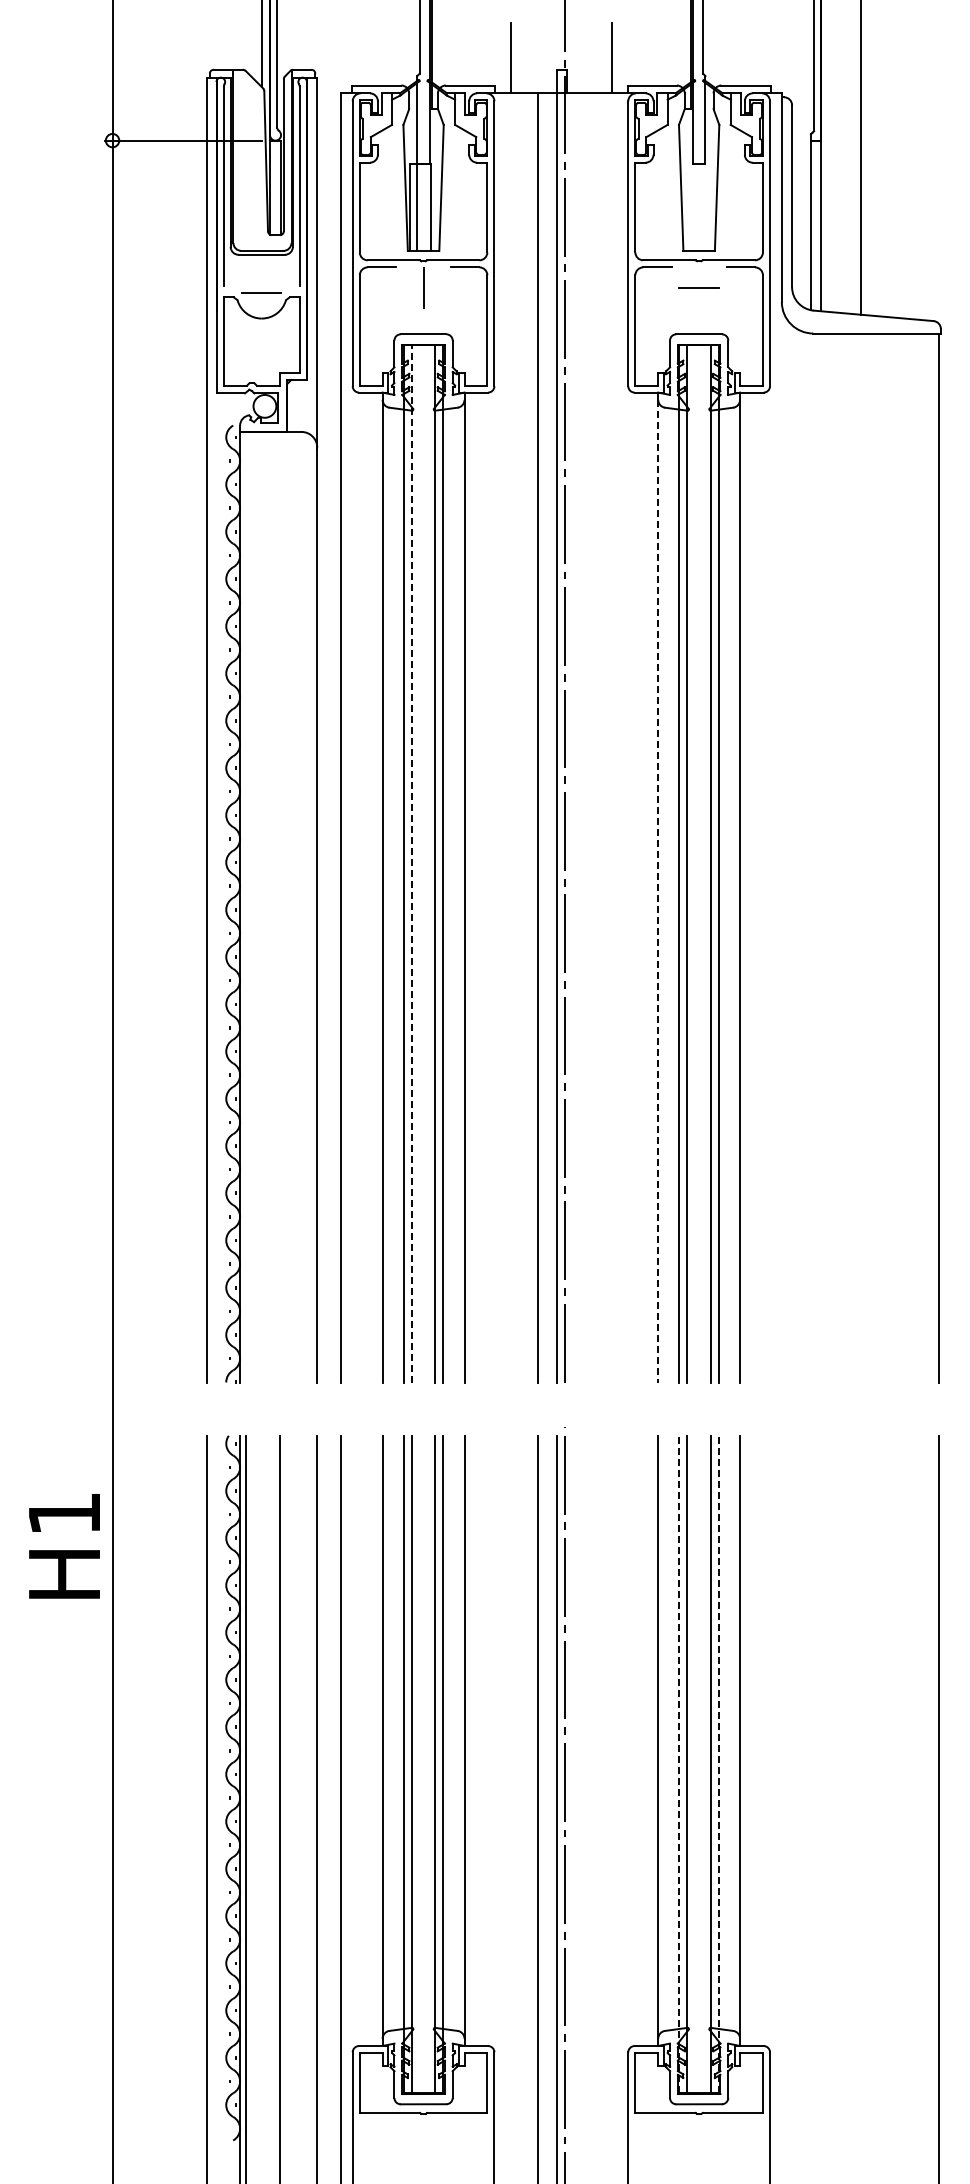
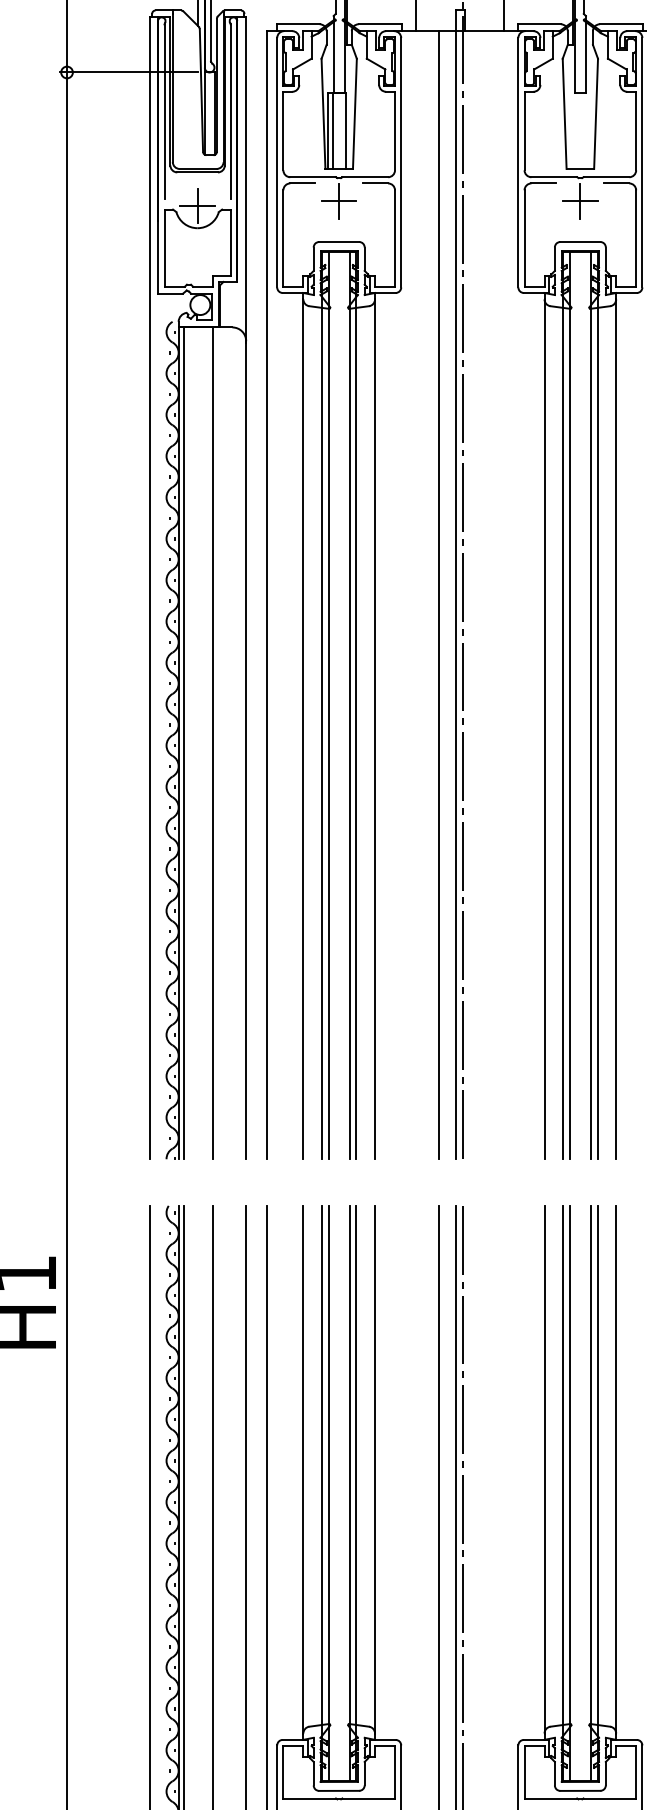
line: (423, 287) -> (339, 201), added
line: (699, 287) -> (580, 201), added
line: (261, 293) -> (197, 206), added
line: (411, 863) -> (328, 705), dashed -> solid
line: (658, 891) -> (544, 729), dashed -> solid
line: (246, 906) -> (184, 742), added
line: (279, 906) -> (213, 742), added
line: (679, 1764) -> (563, 1493), dashed -> solid
line: (718, 1764) -> (597, 1493), dashed -> solid

